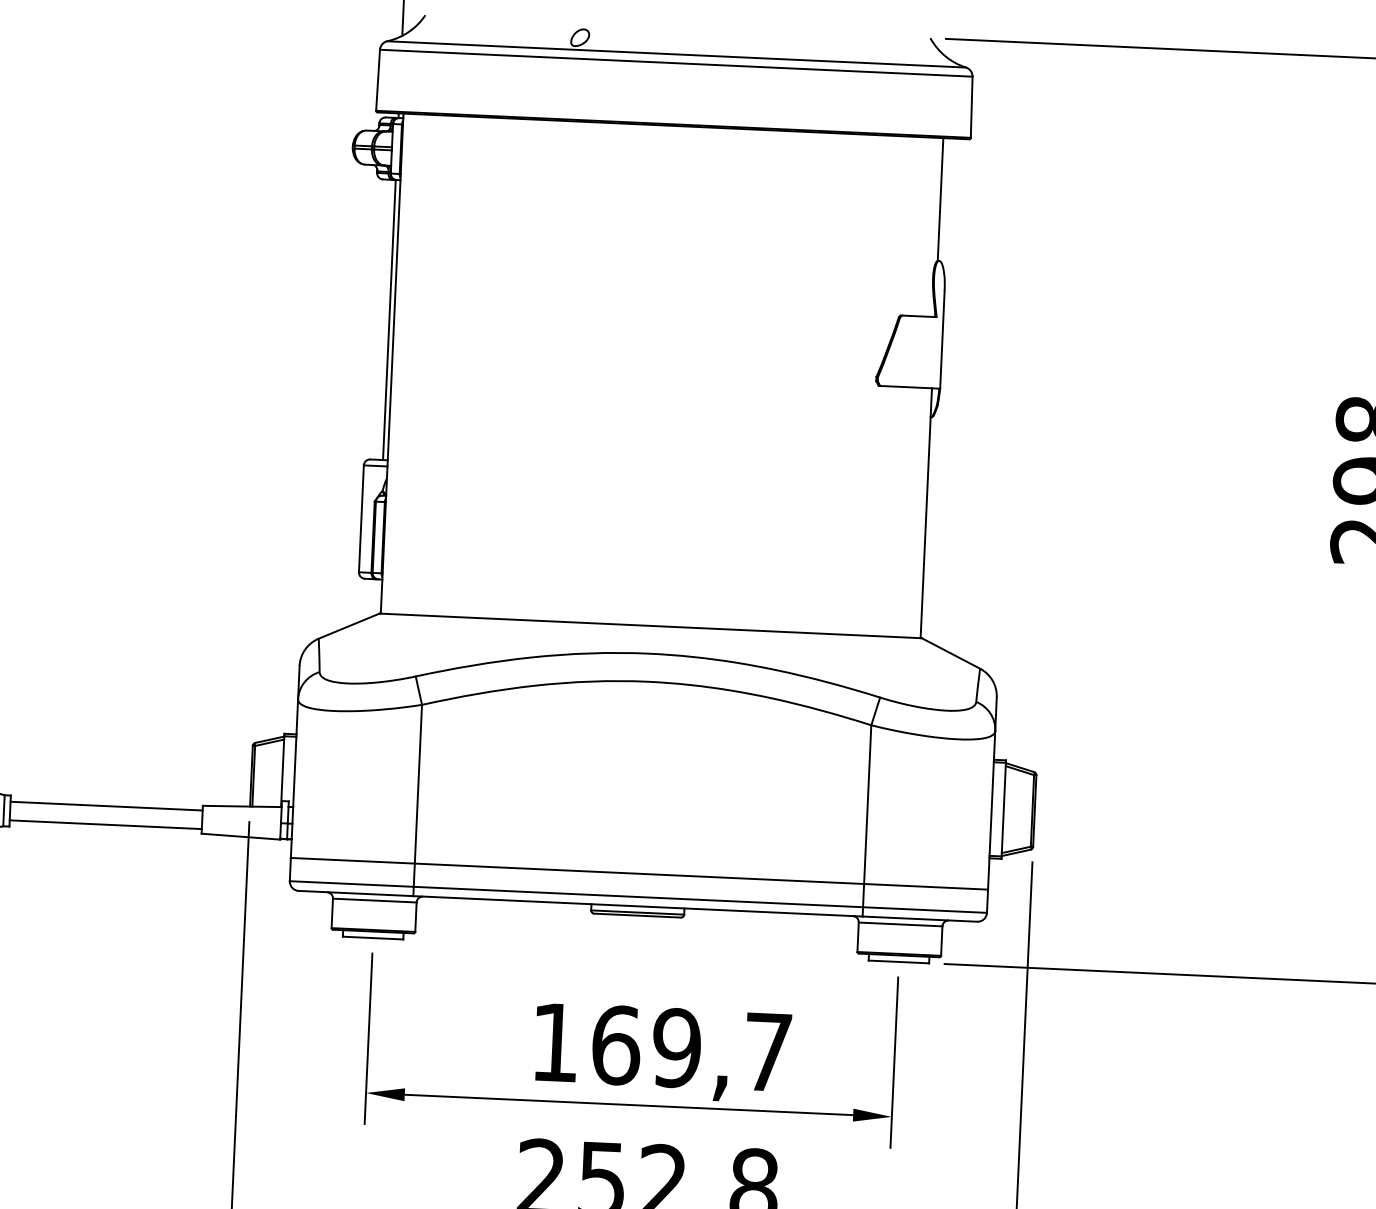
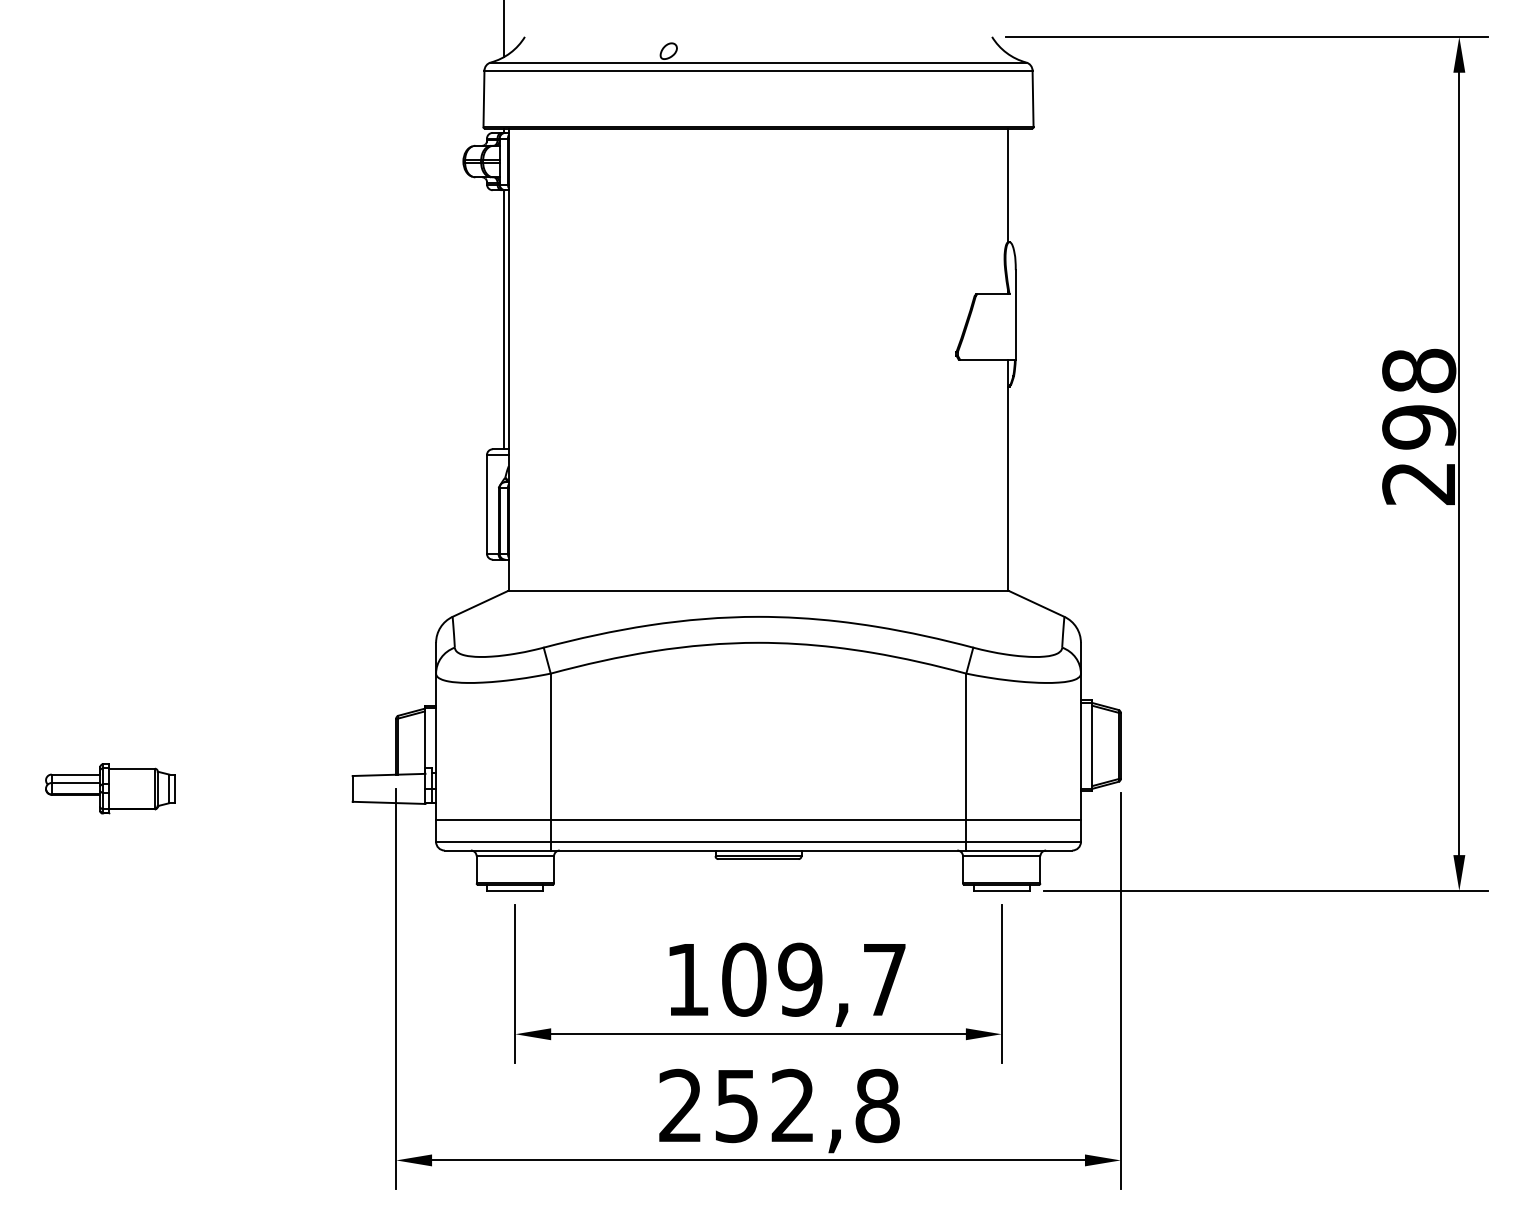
line: (106, 806) -> (263, 780), removed
line: (105, 824) -> (263, 797), removed
text: (616, 1045) -> (744, 979), 169,7 -> 109,7

